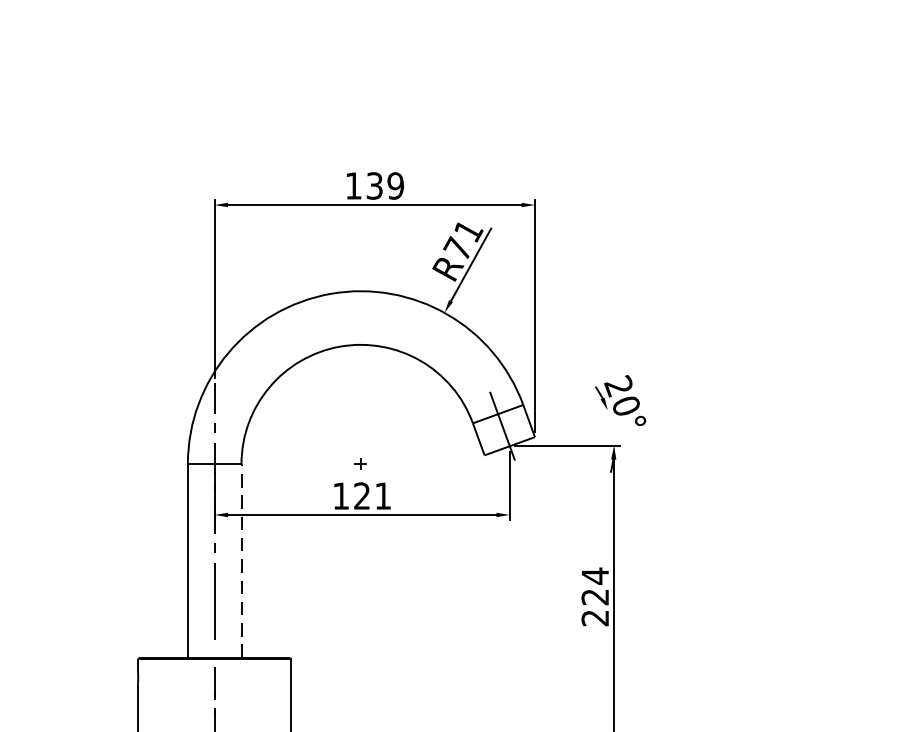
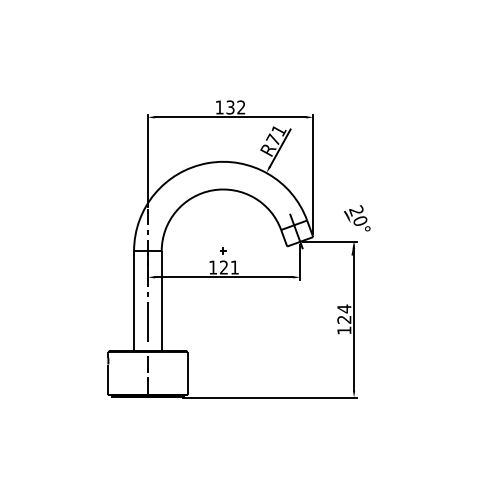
text: (396, 185) -> (241, 107), 139 -> 132
line: (241, 559) -> (161, 300), dashed -> solid
text: (595, 618) -> (344, 330), 224 -> 124

